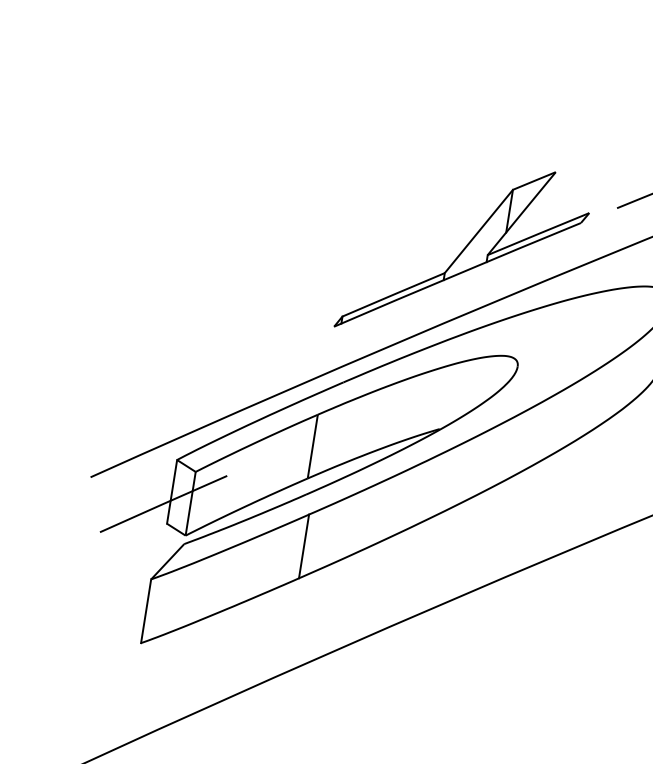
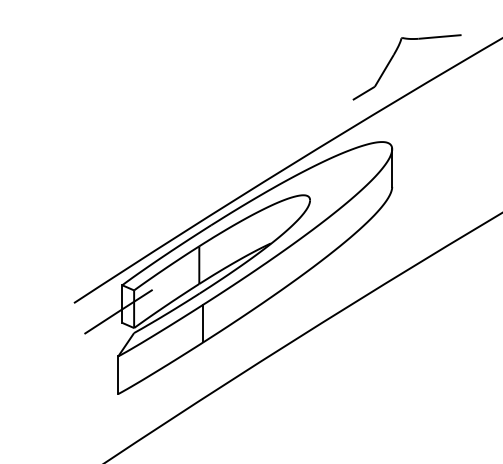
part: (463, 252) -> (268, 139), removed

